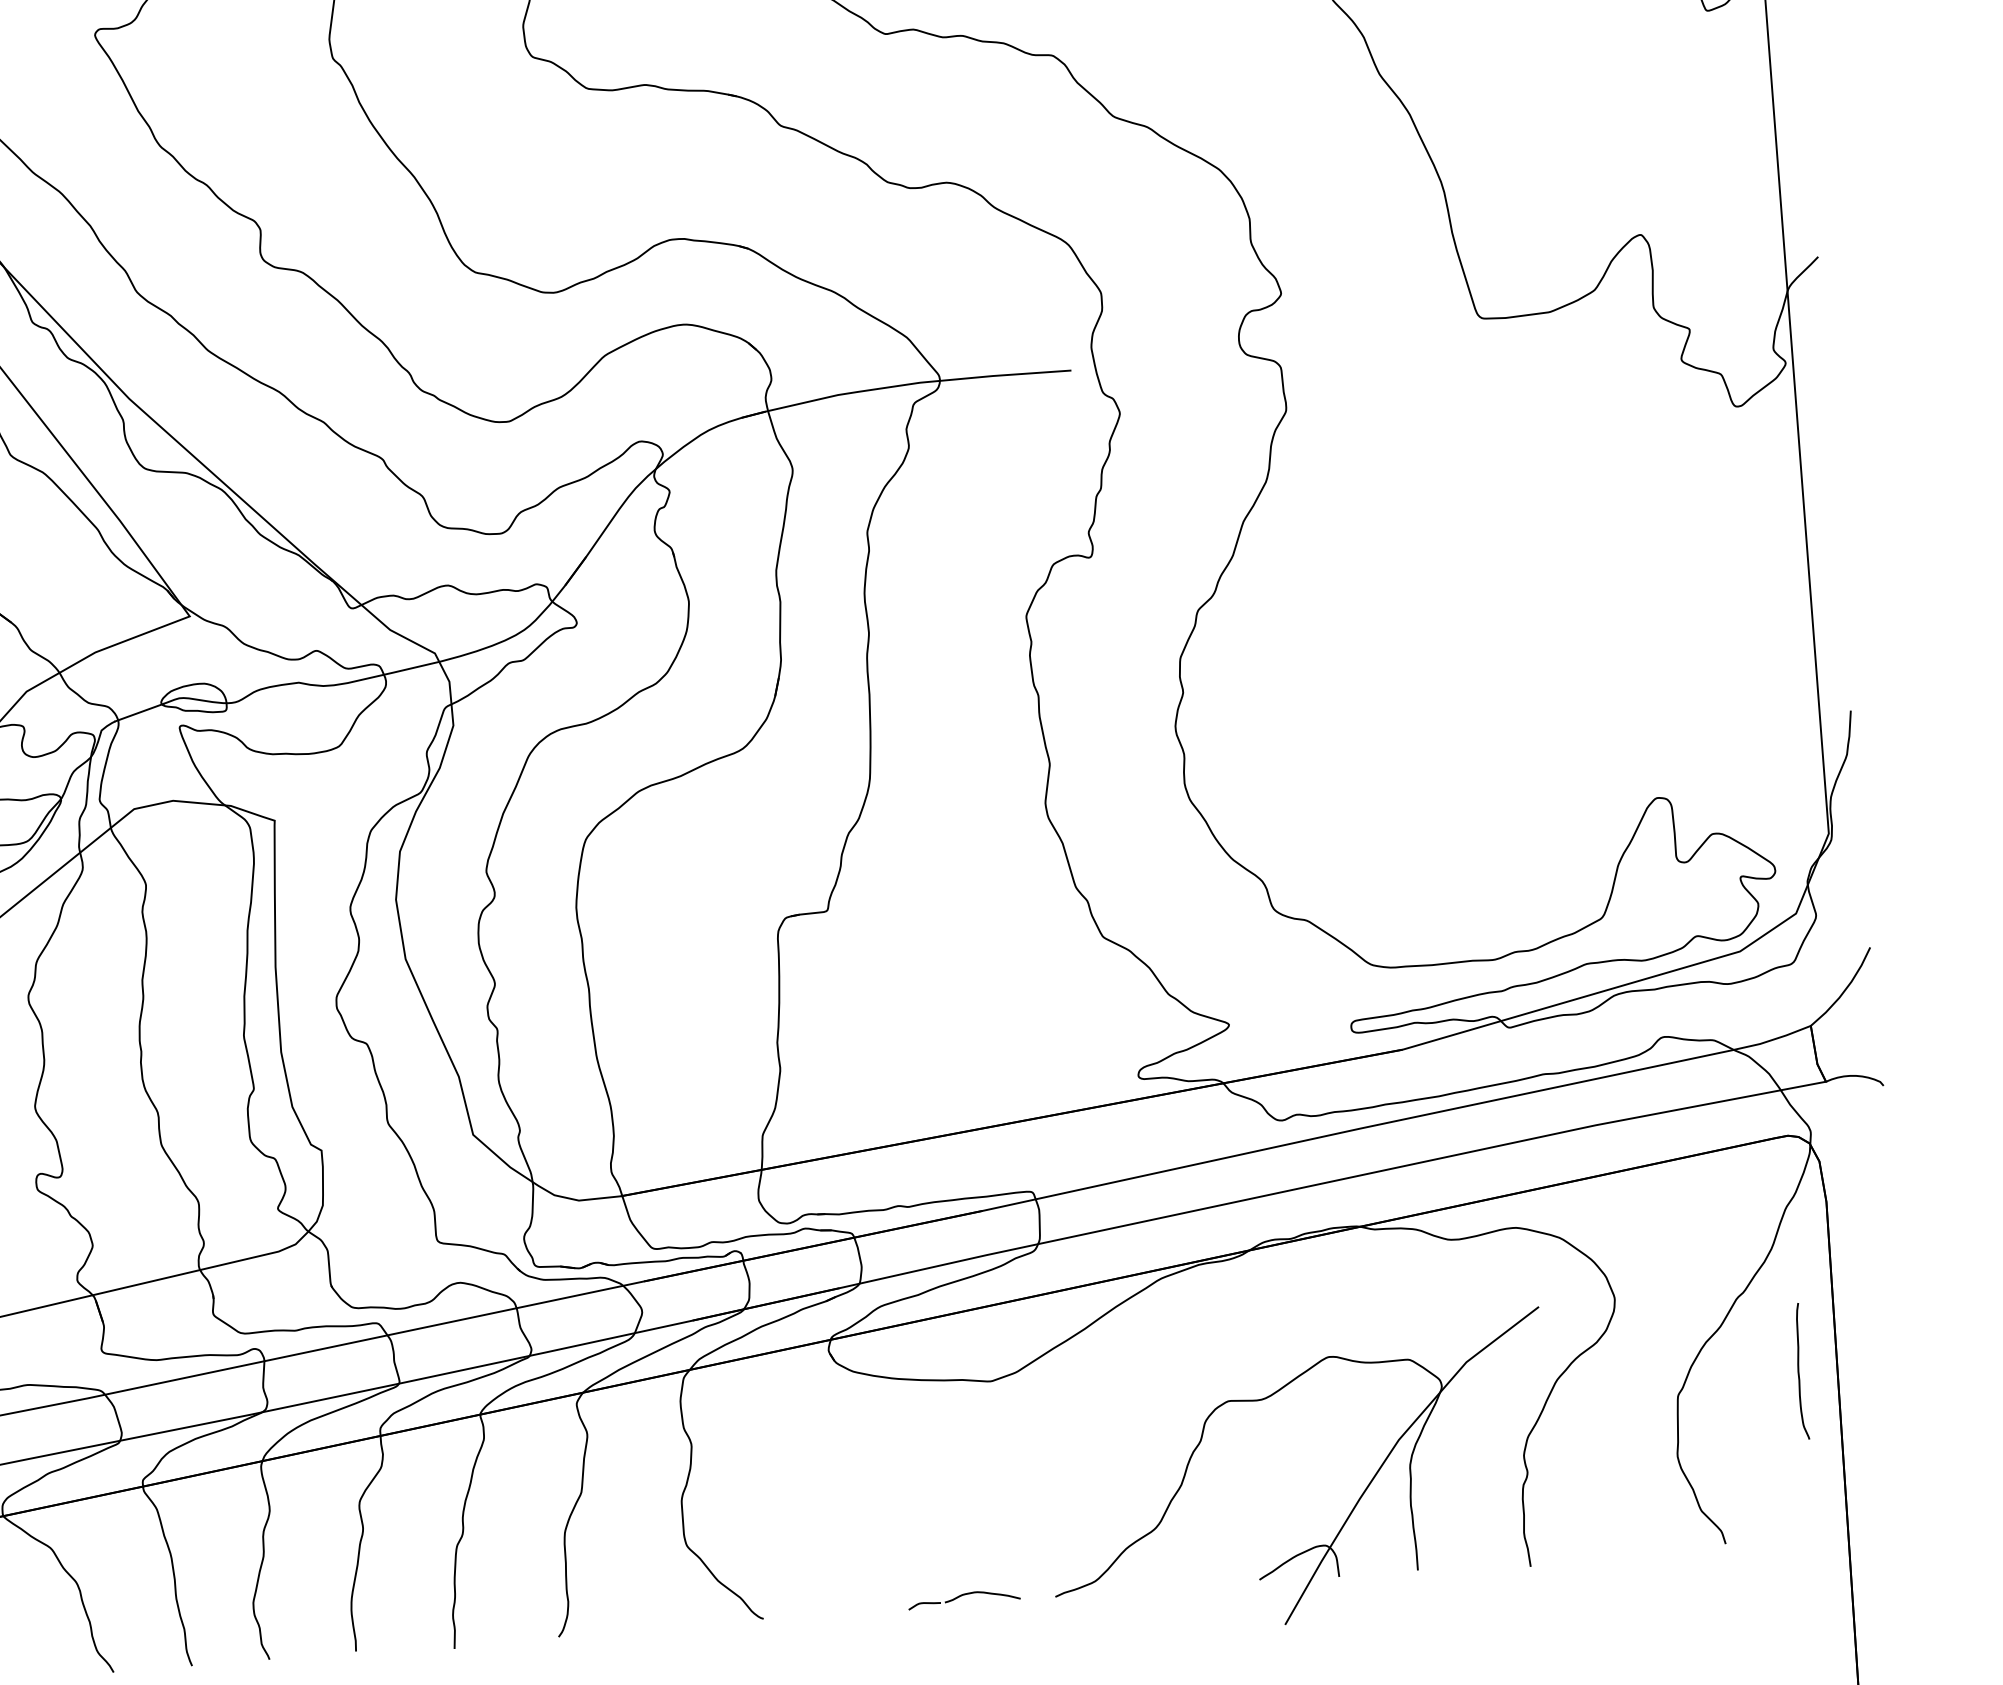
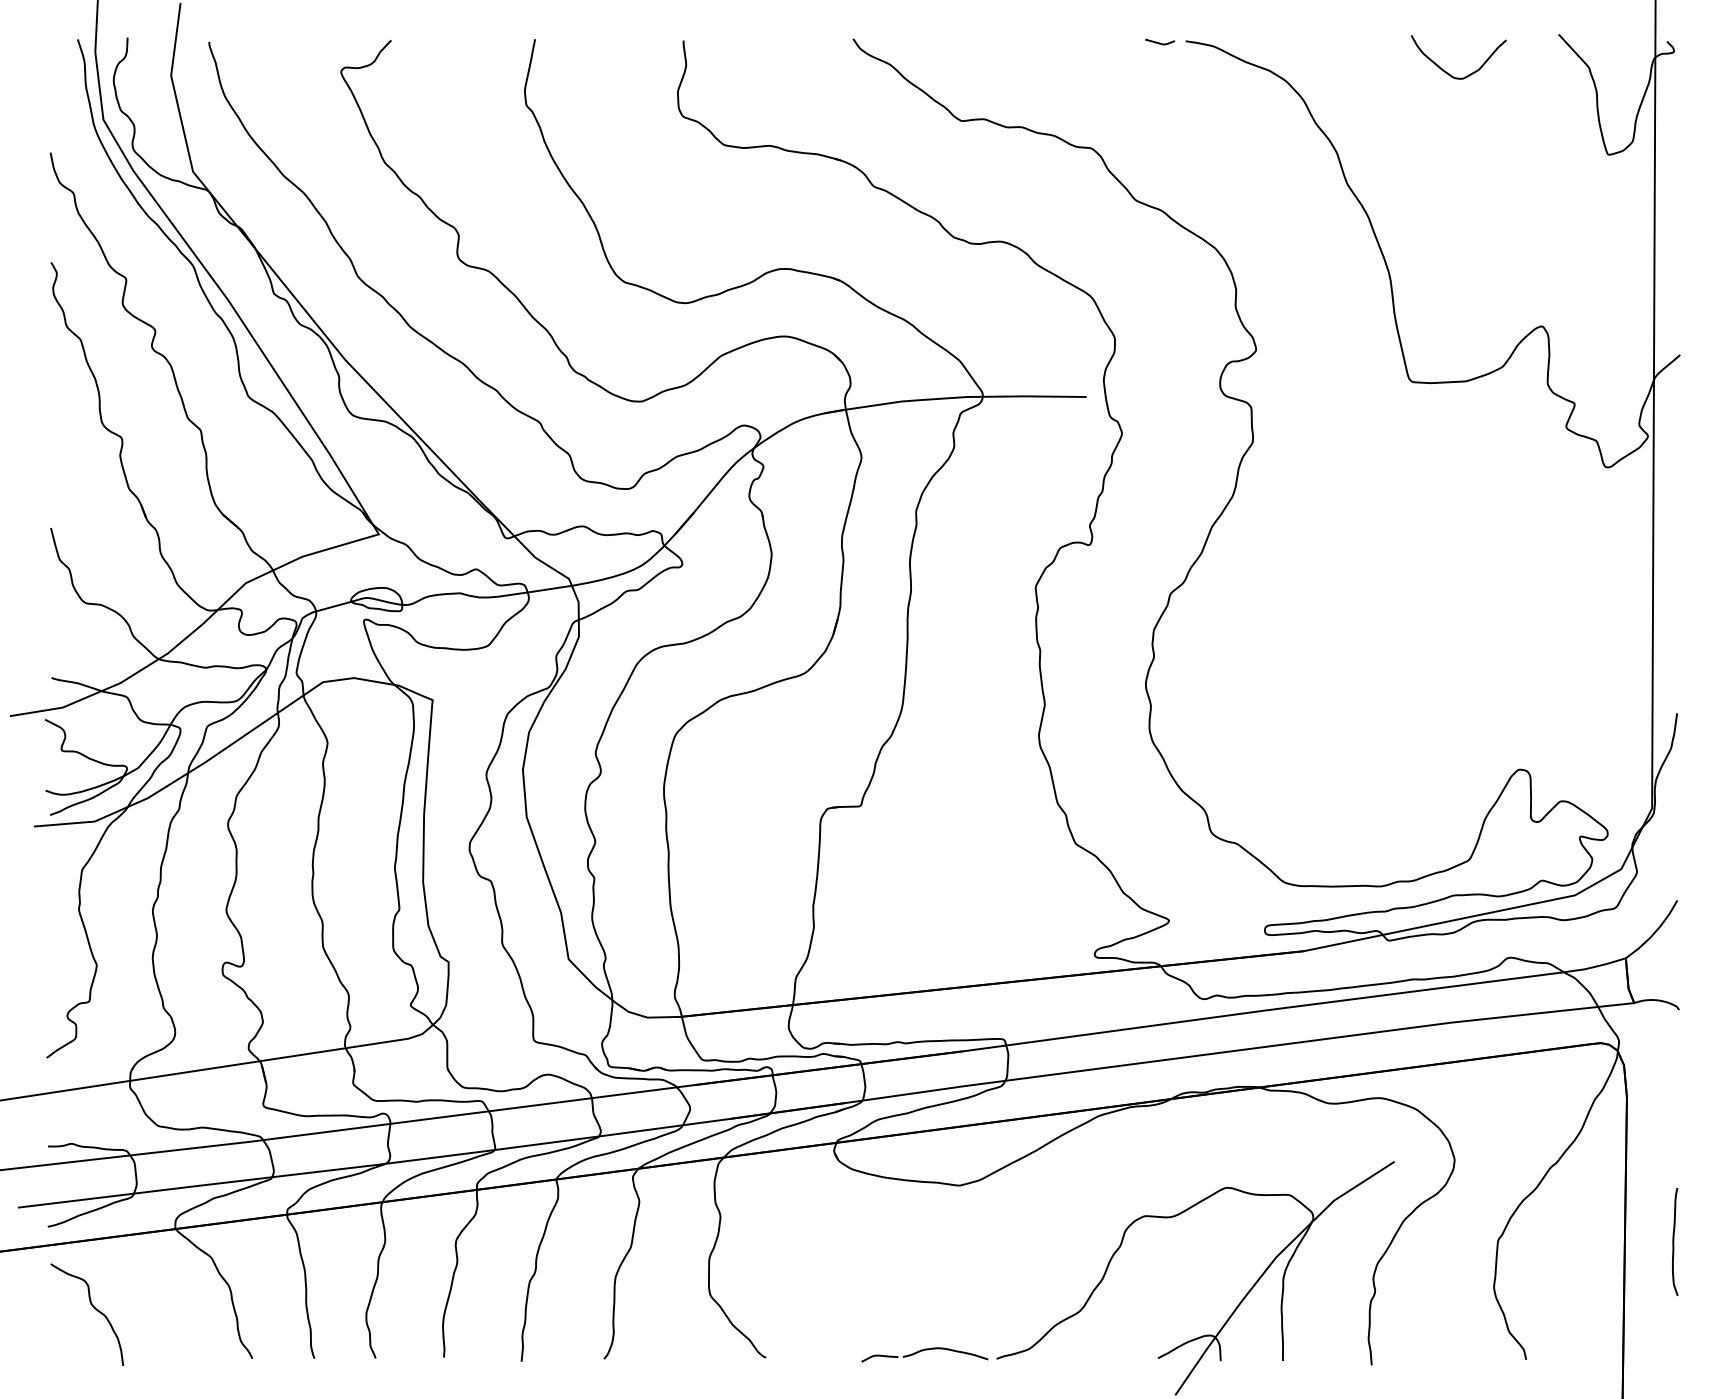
curve: (1799, 1370) -> (1674, 1241), moved
part: (963, 1598) -> (924, 1354), size x1.43

